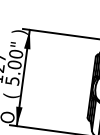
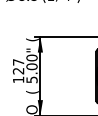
text: (19, 31) -> (32, 39), ) -> (

